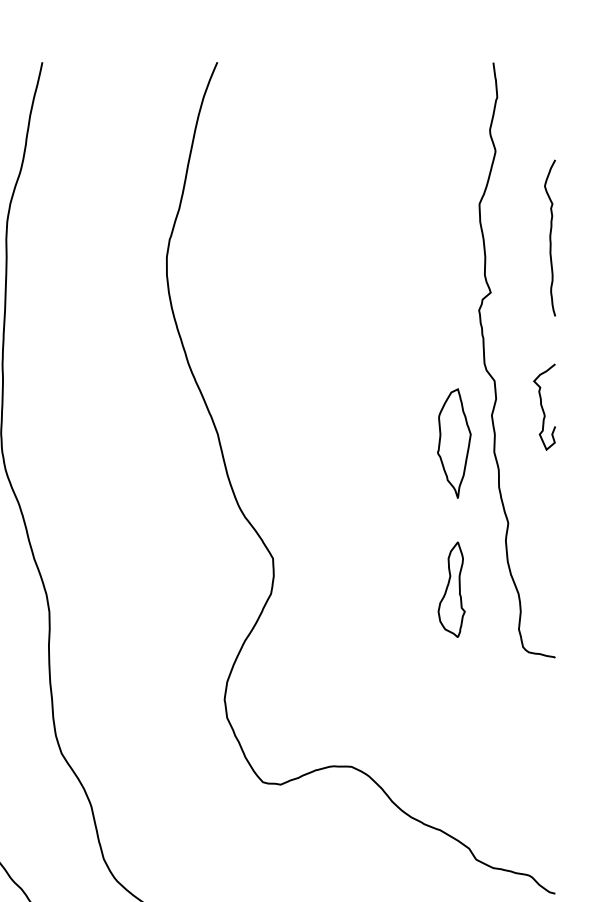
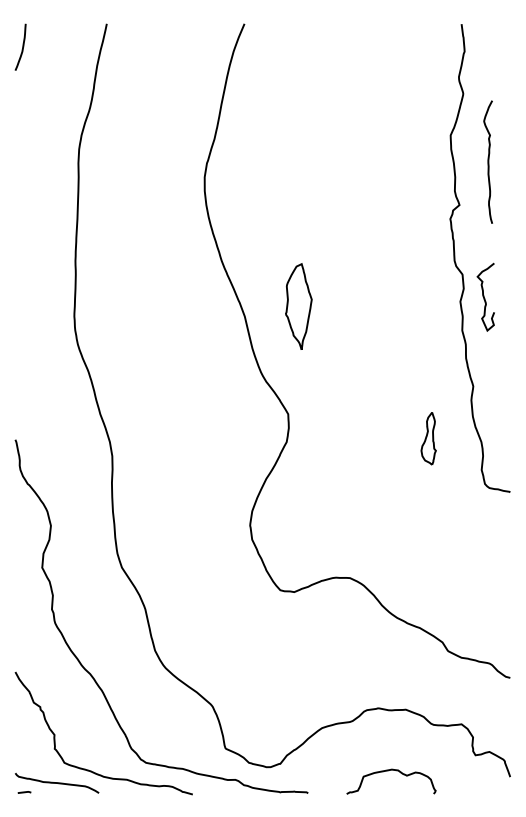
curve: (549, 237) -> (487, 161), moved
curve: (542, 406) -> (484, 296), moved
part: (453, 443) -> (298, 306), moved
part: (451, 589) -> (428, 438), size x0.7

